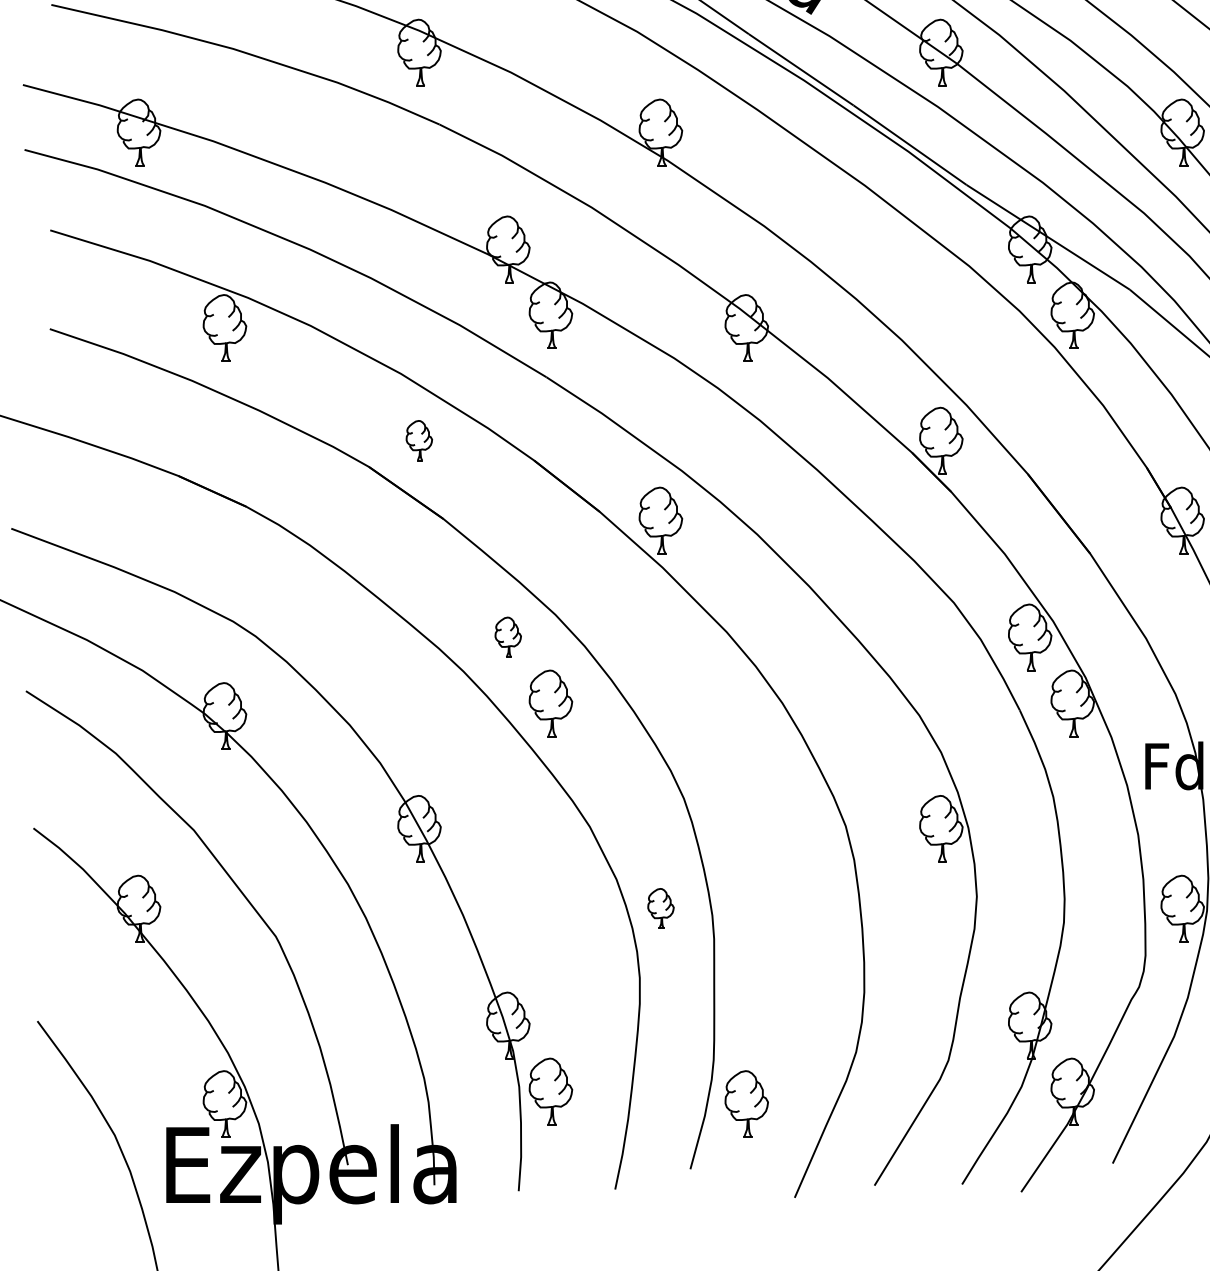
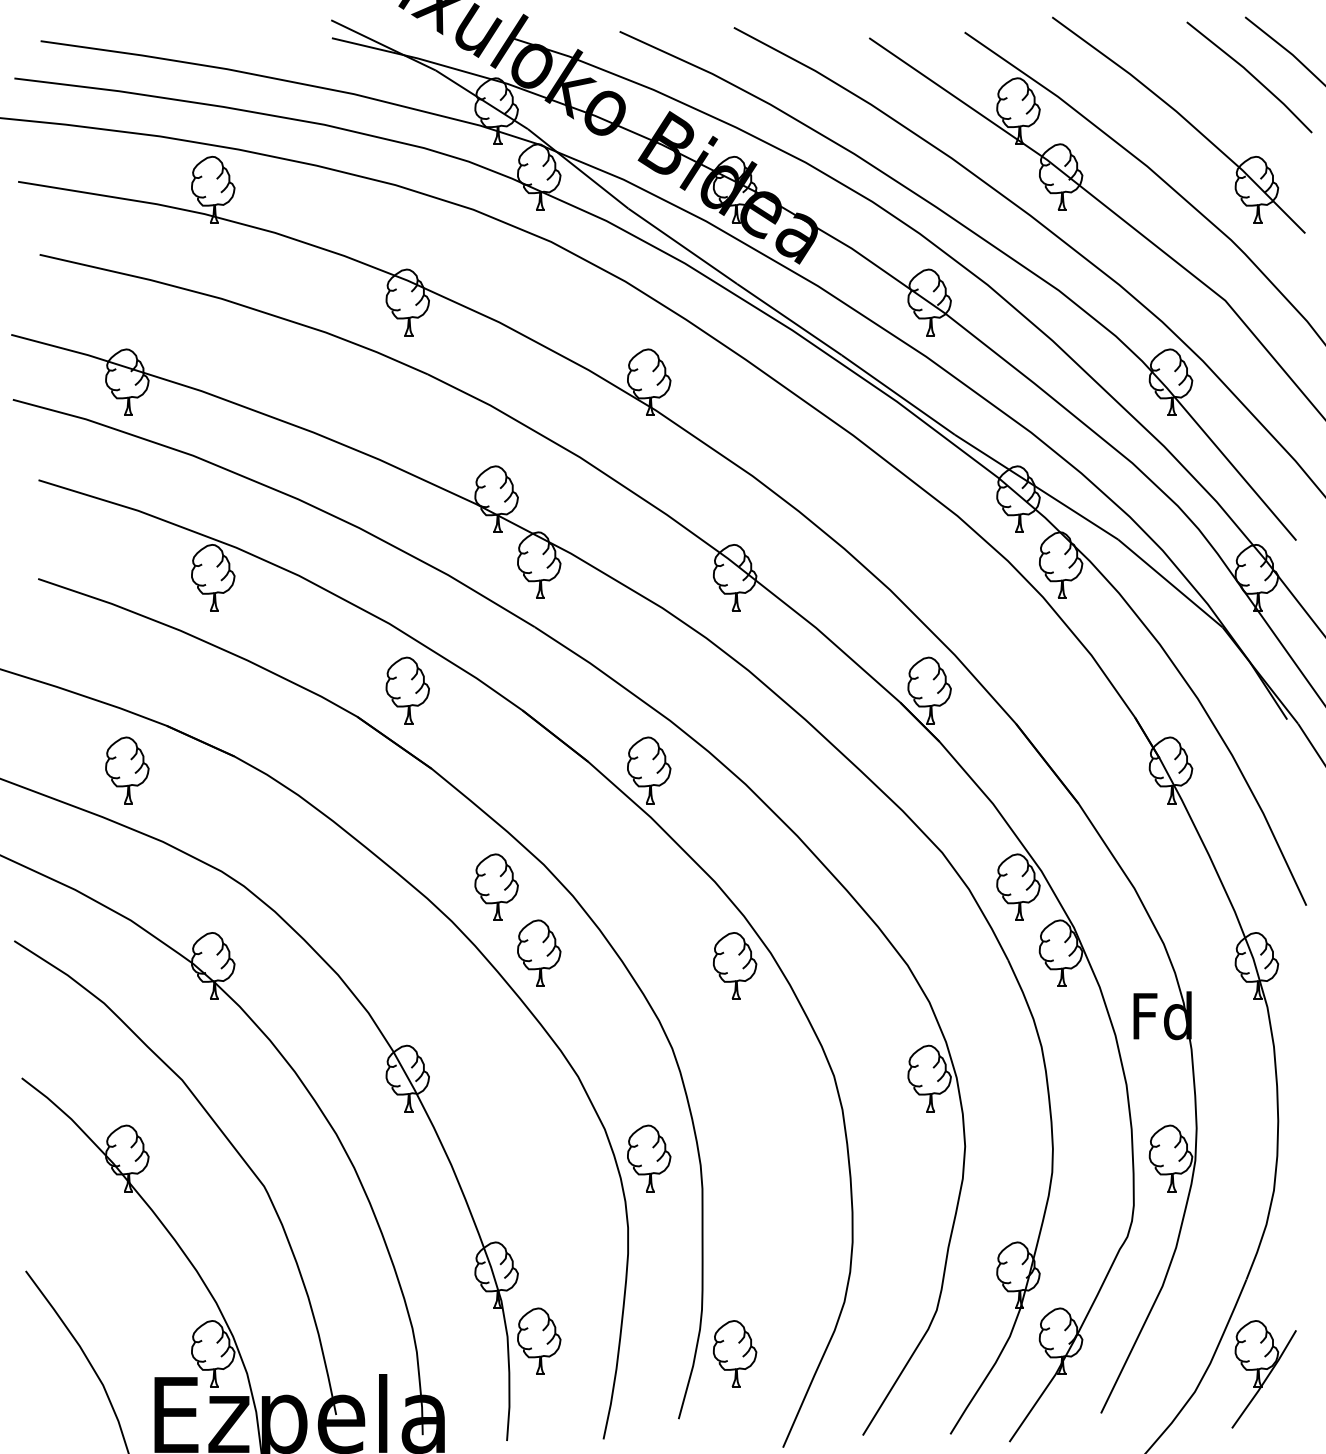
part: (419, 440) -> (407, 690), size x1.67
part: (139, 520) -> (127, 770), added
part: (508, 636) -> (496, 886), size x1.67
part: (747, 715) -> (735, 965), added
part: (661, 908) -> (649, 1158), size x1.67

